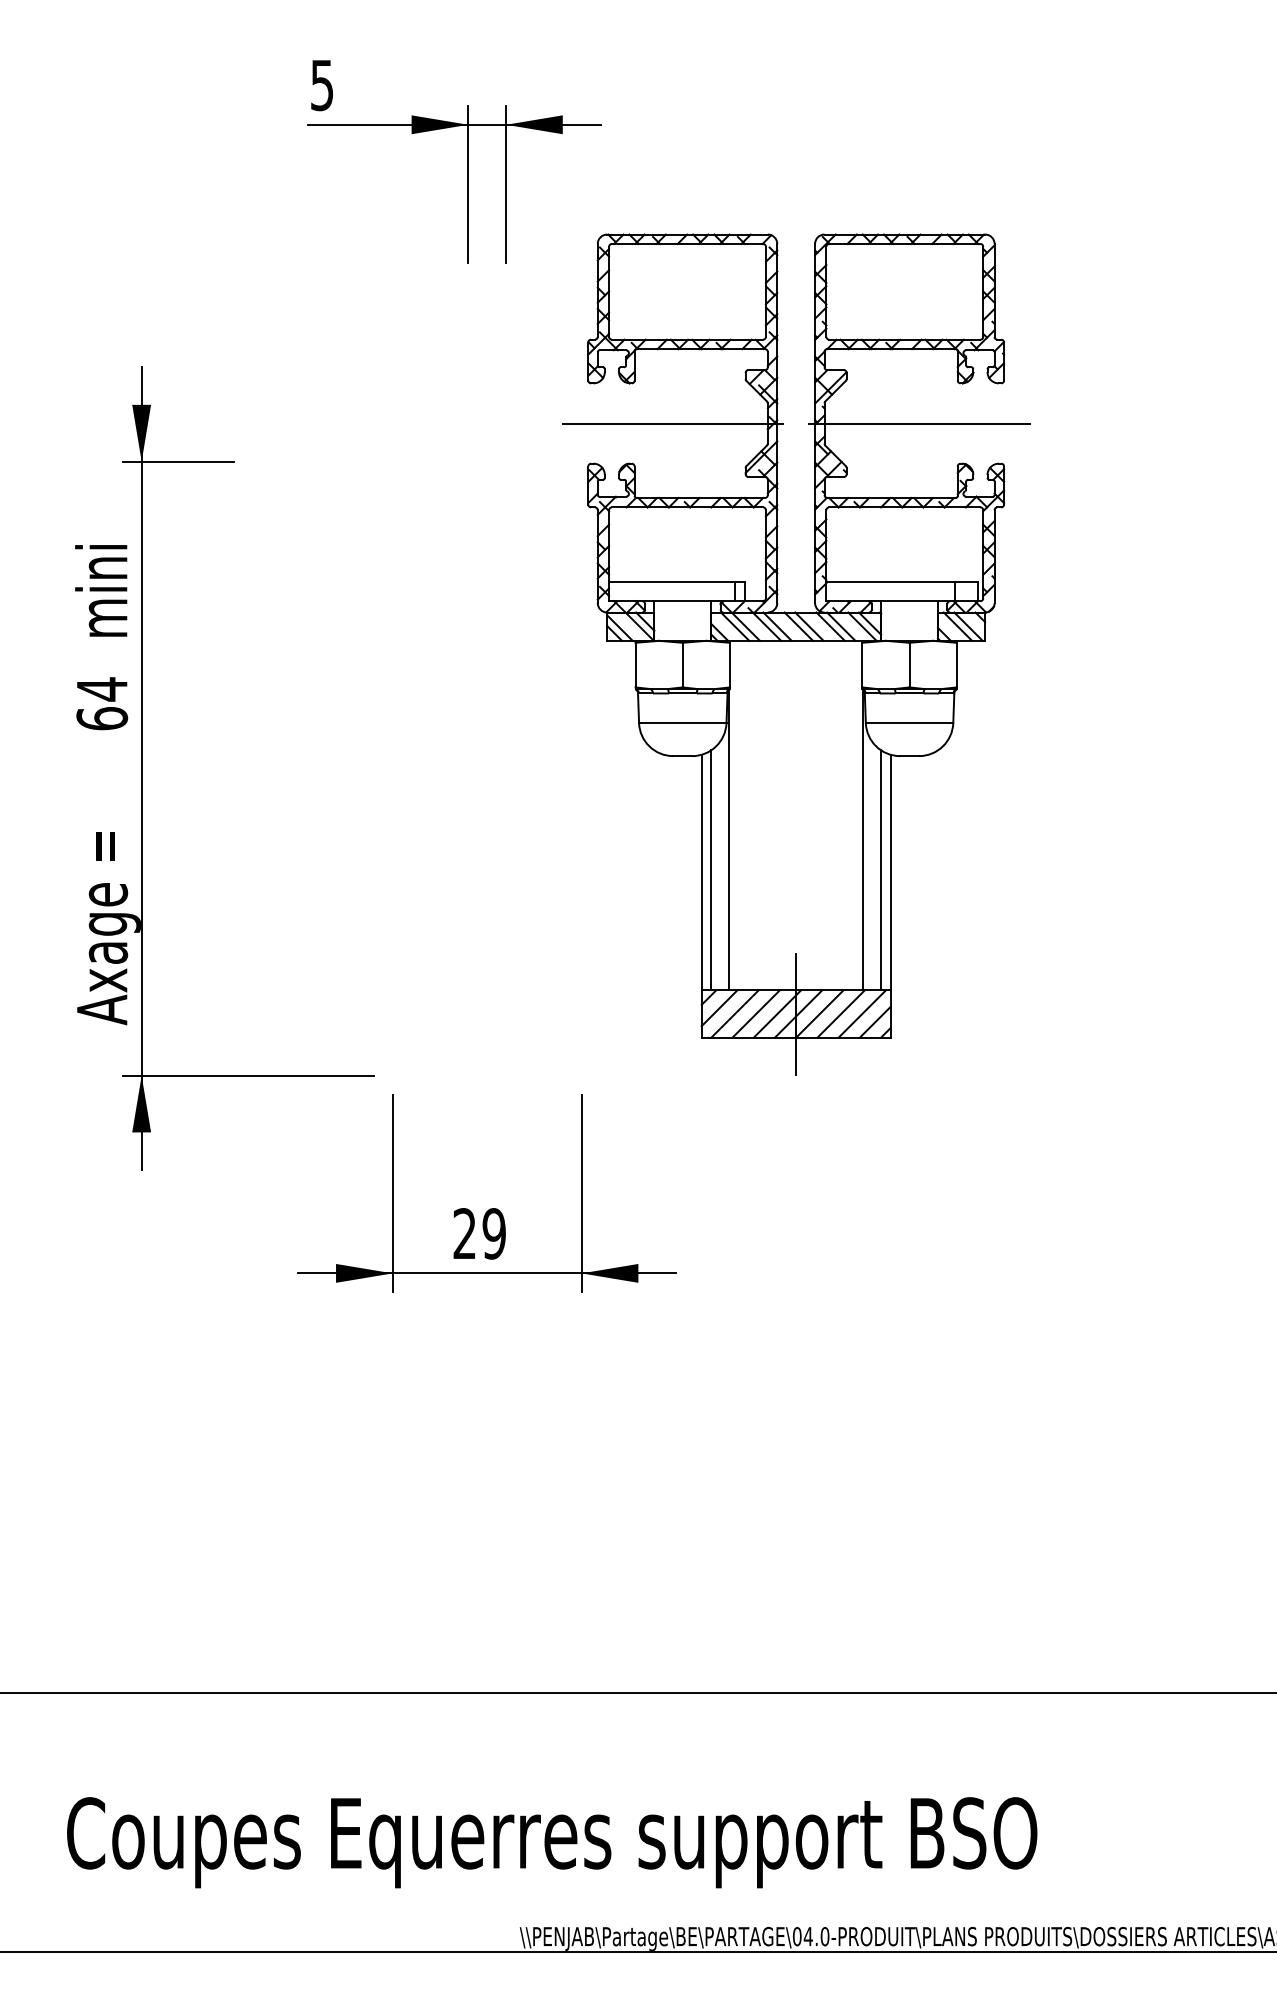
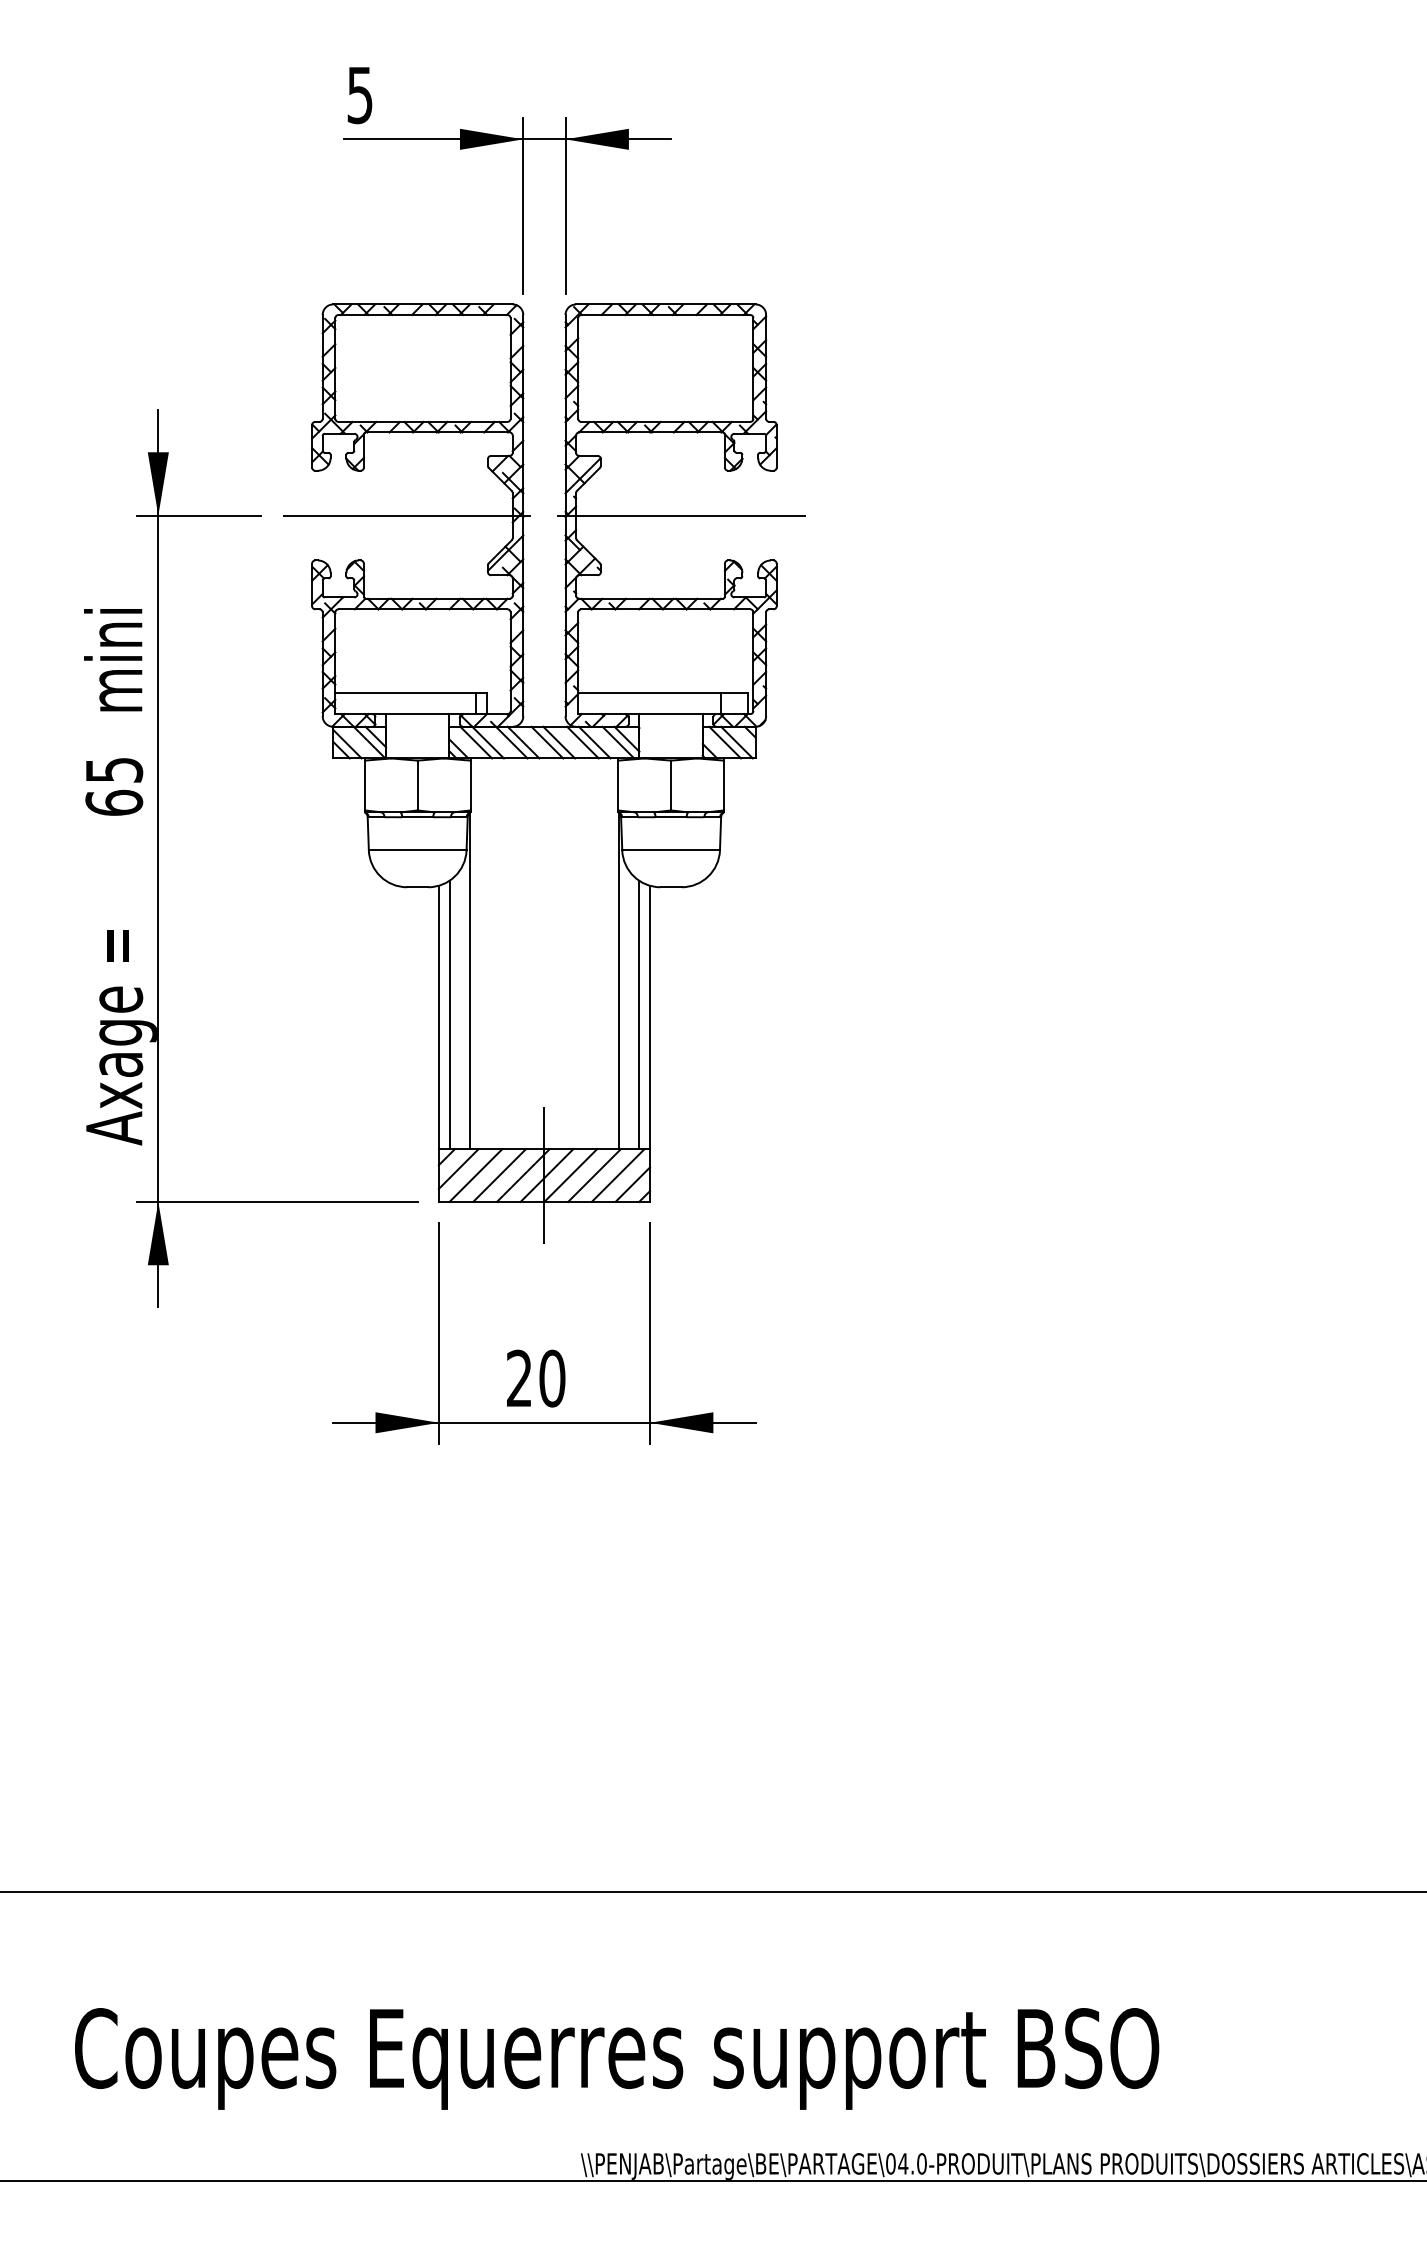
part: (796, 654) -> (544, 773), moved
text: (102, 689) -> (114, 770), 64 -> 65
text: (493, 1233) -> (551, 1378), 29 -> 20

